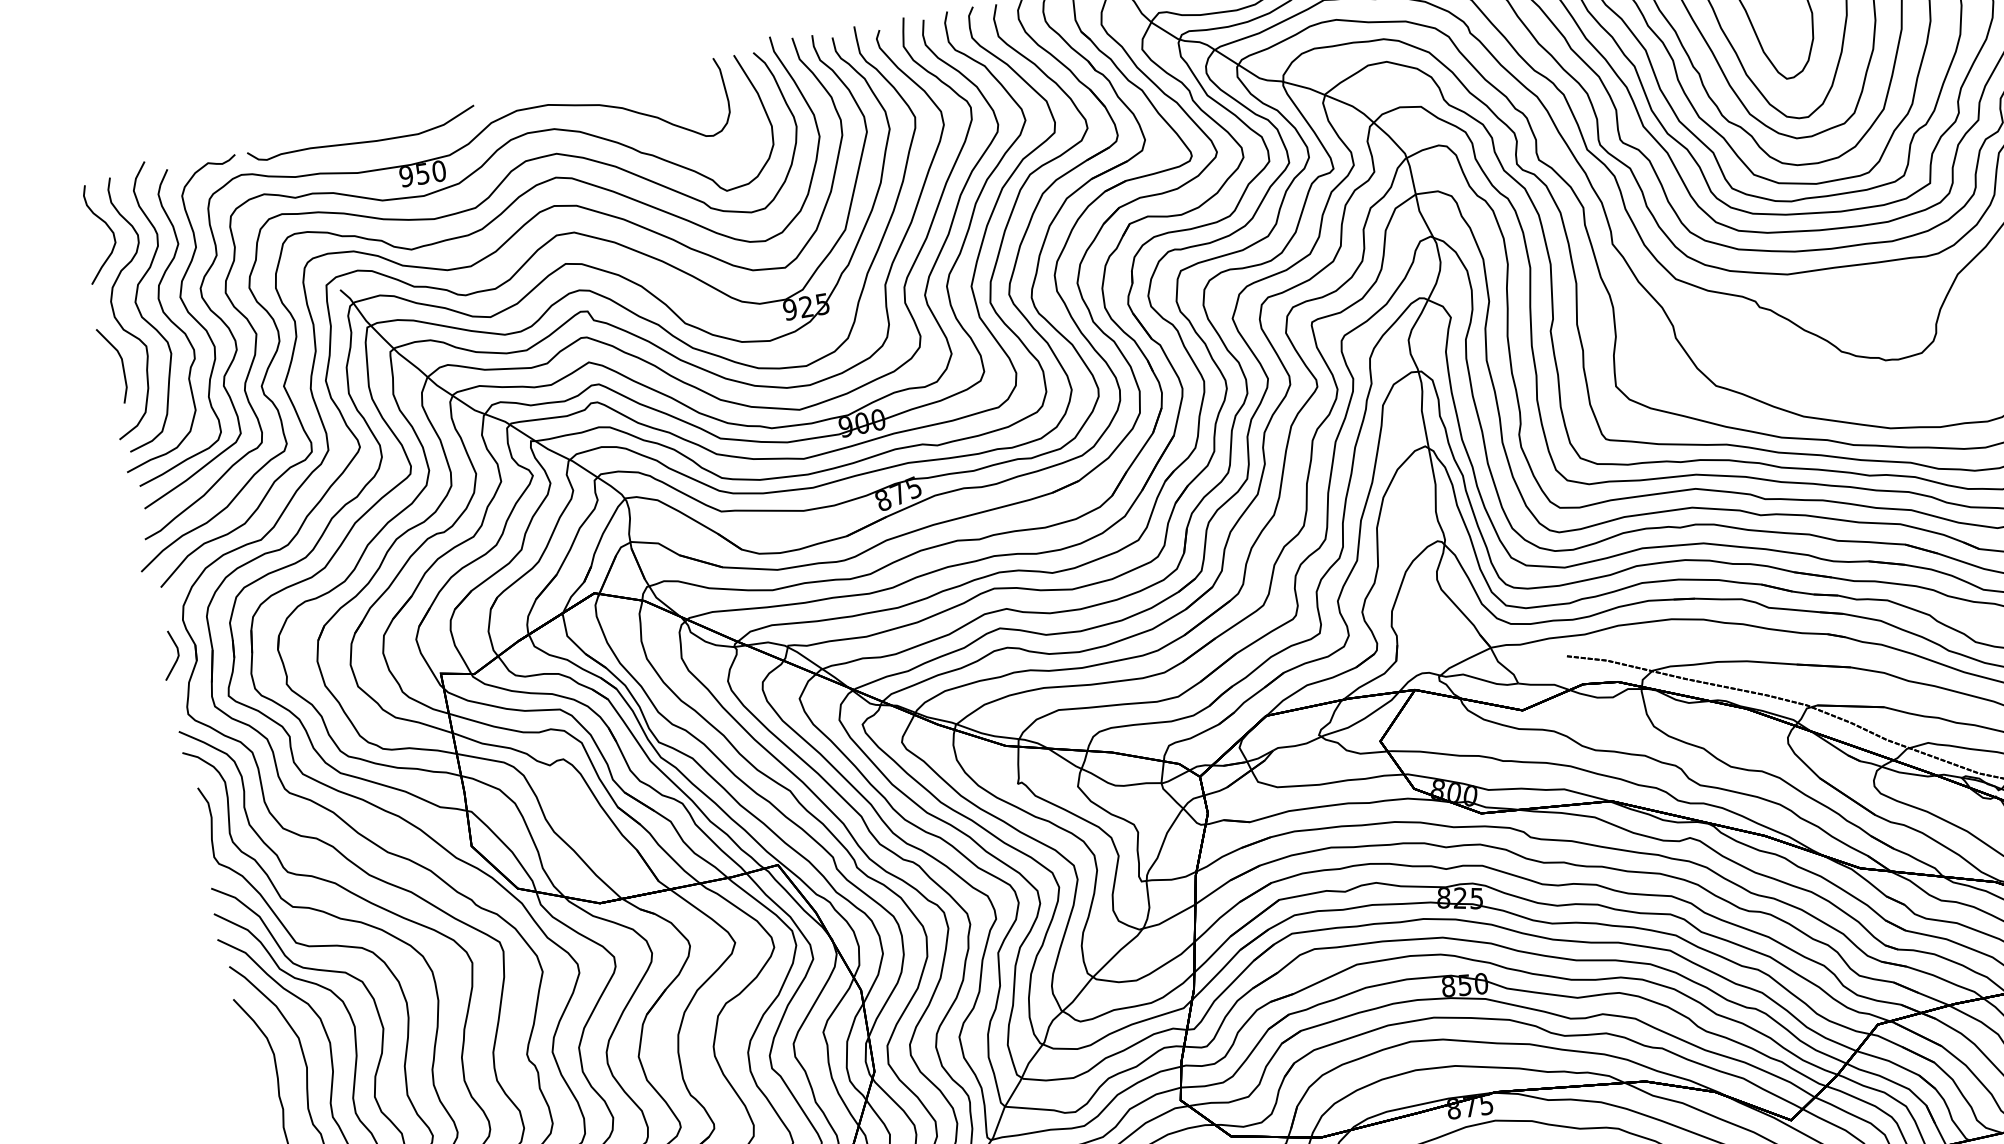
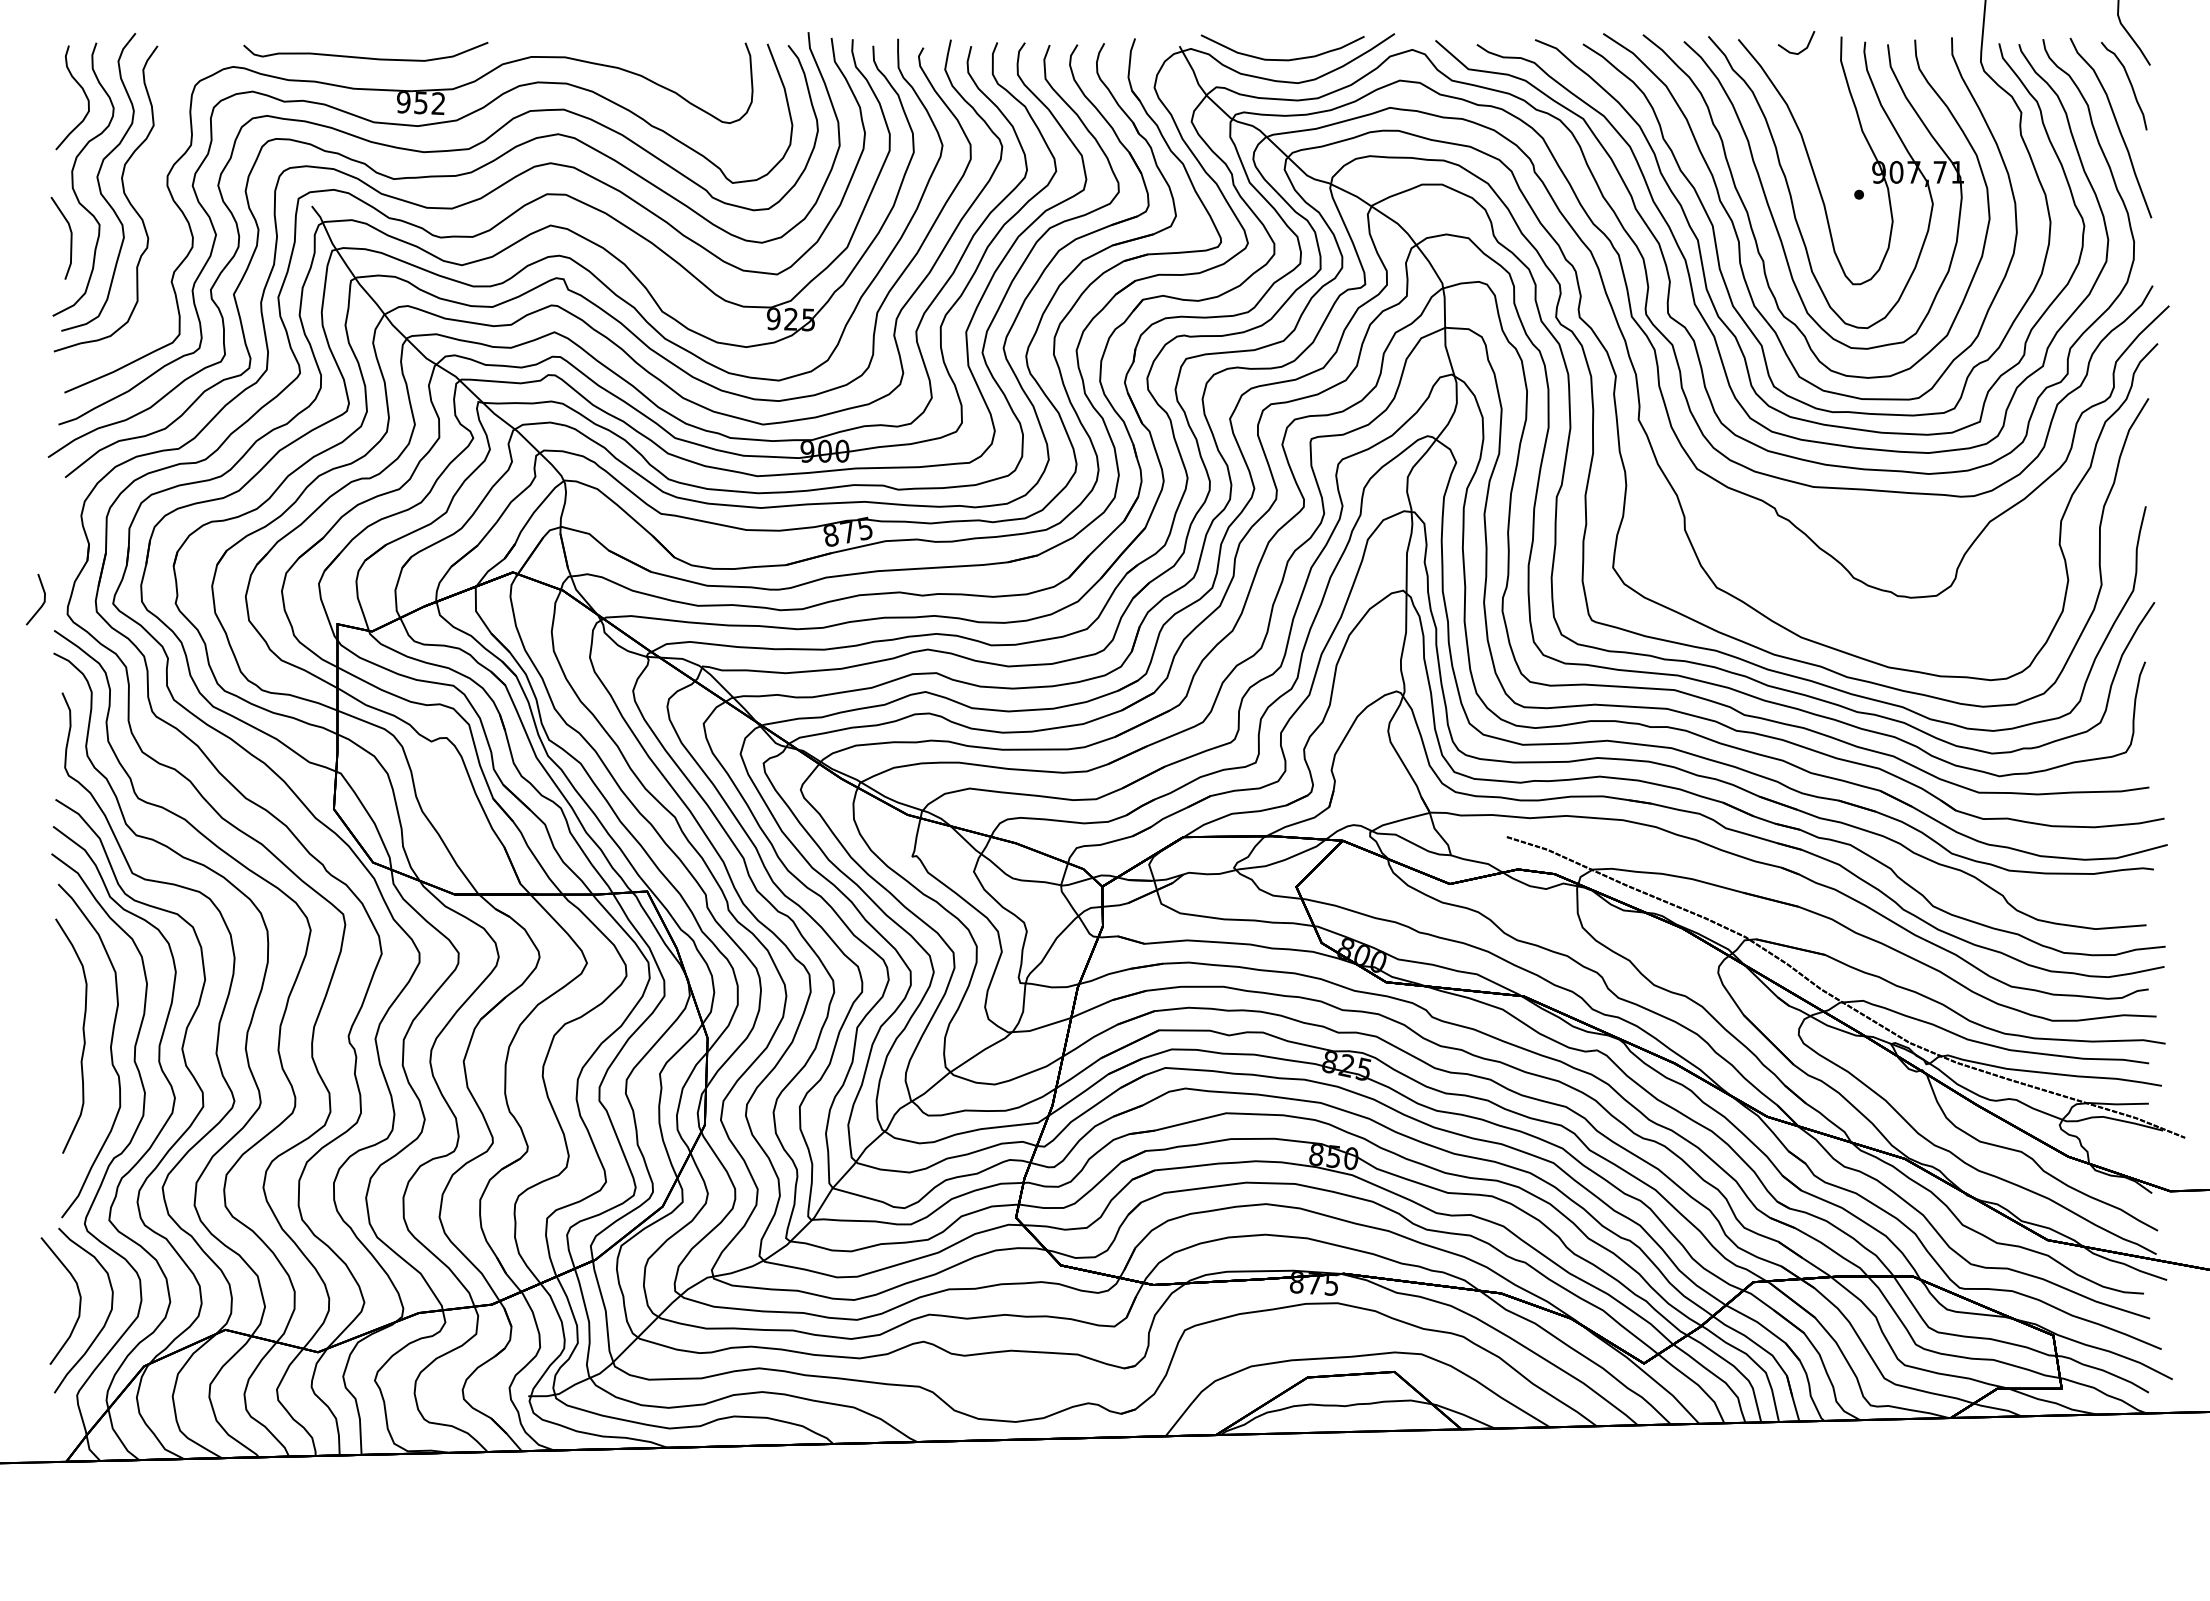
text: (438, 171) -> (438, 103), 950 -> 952
curve: (190, 315) -> (151, 202), removed
line: (176, 658) -> (41, 604), moved

